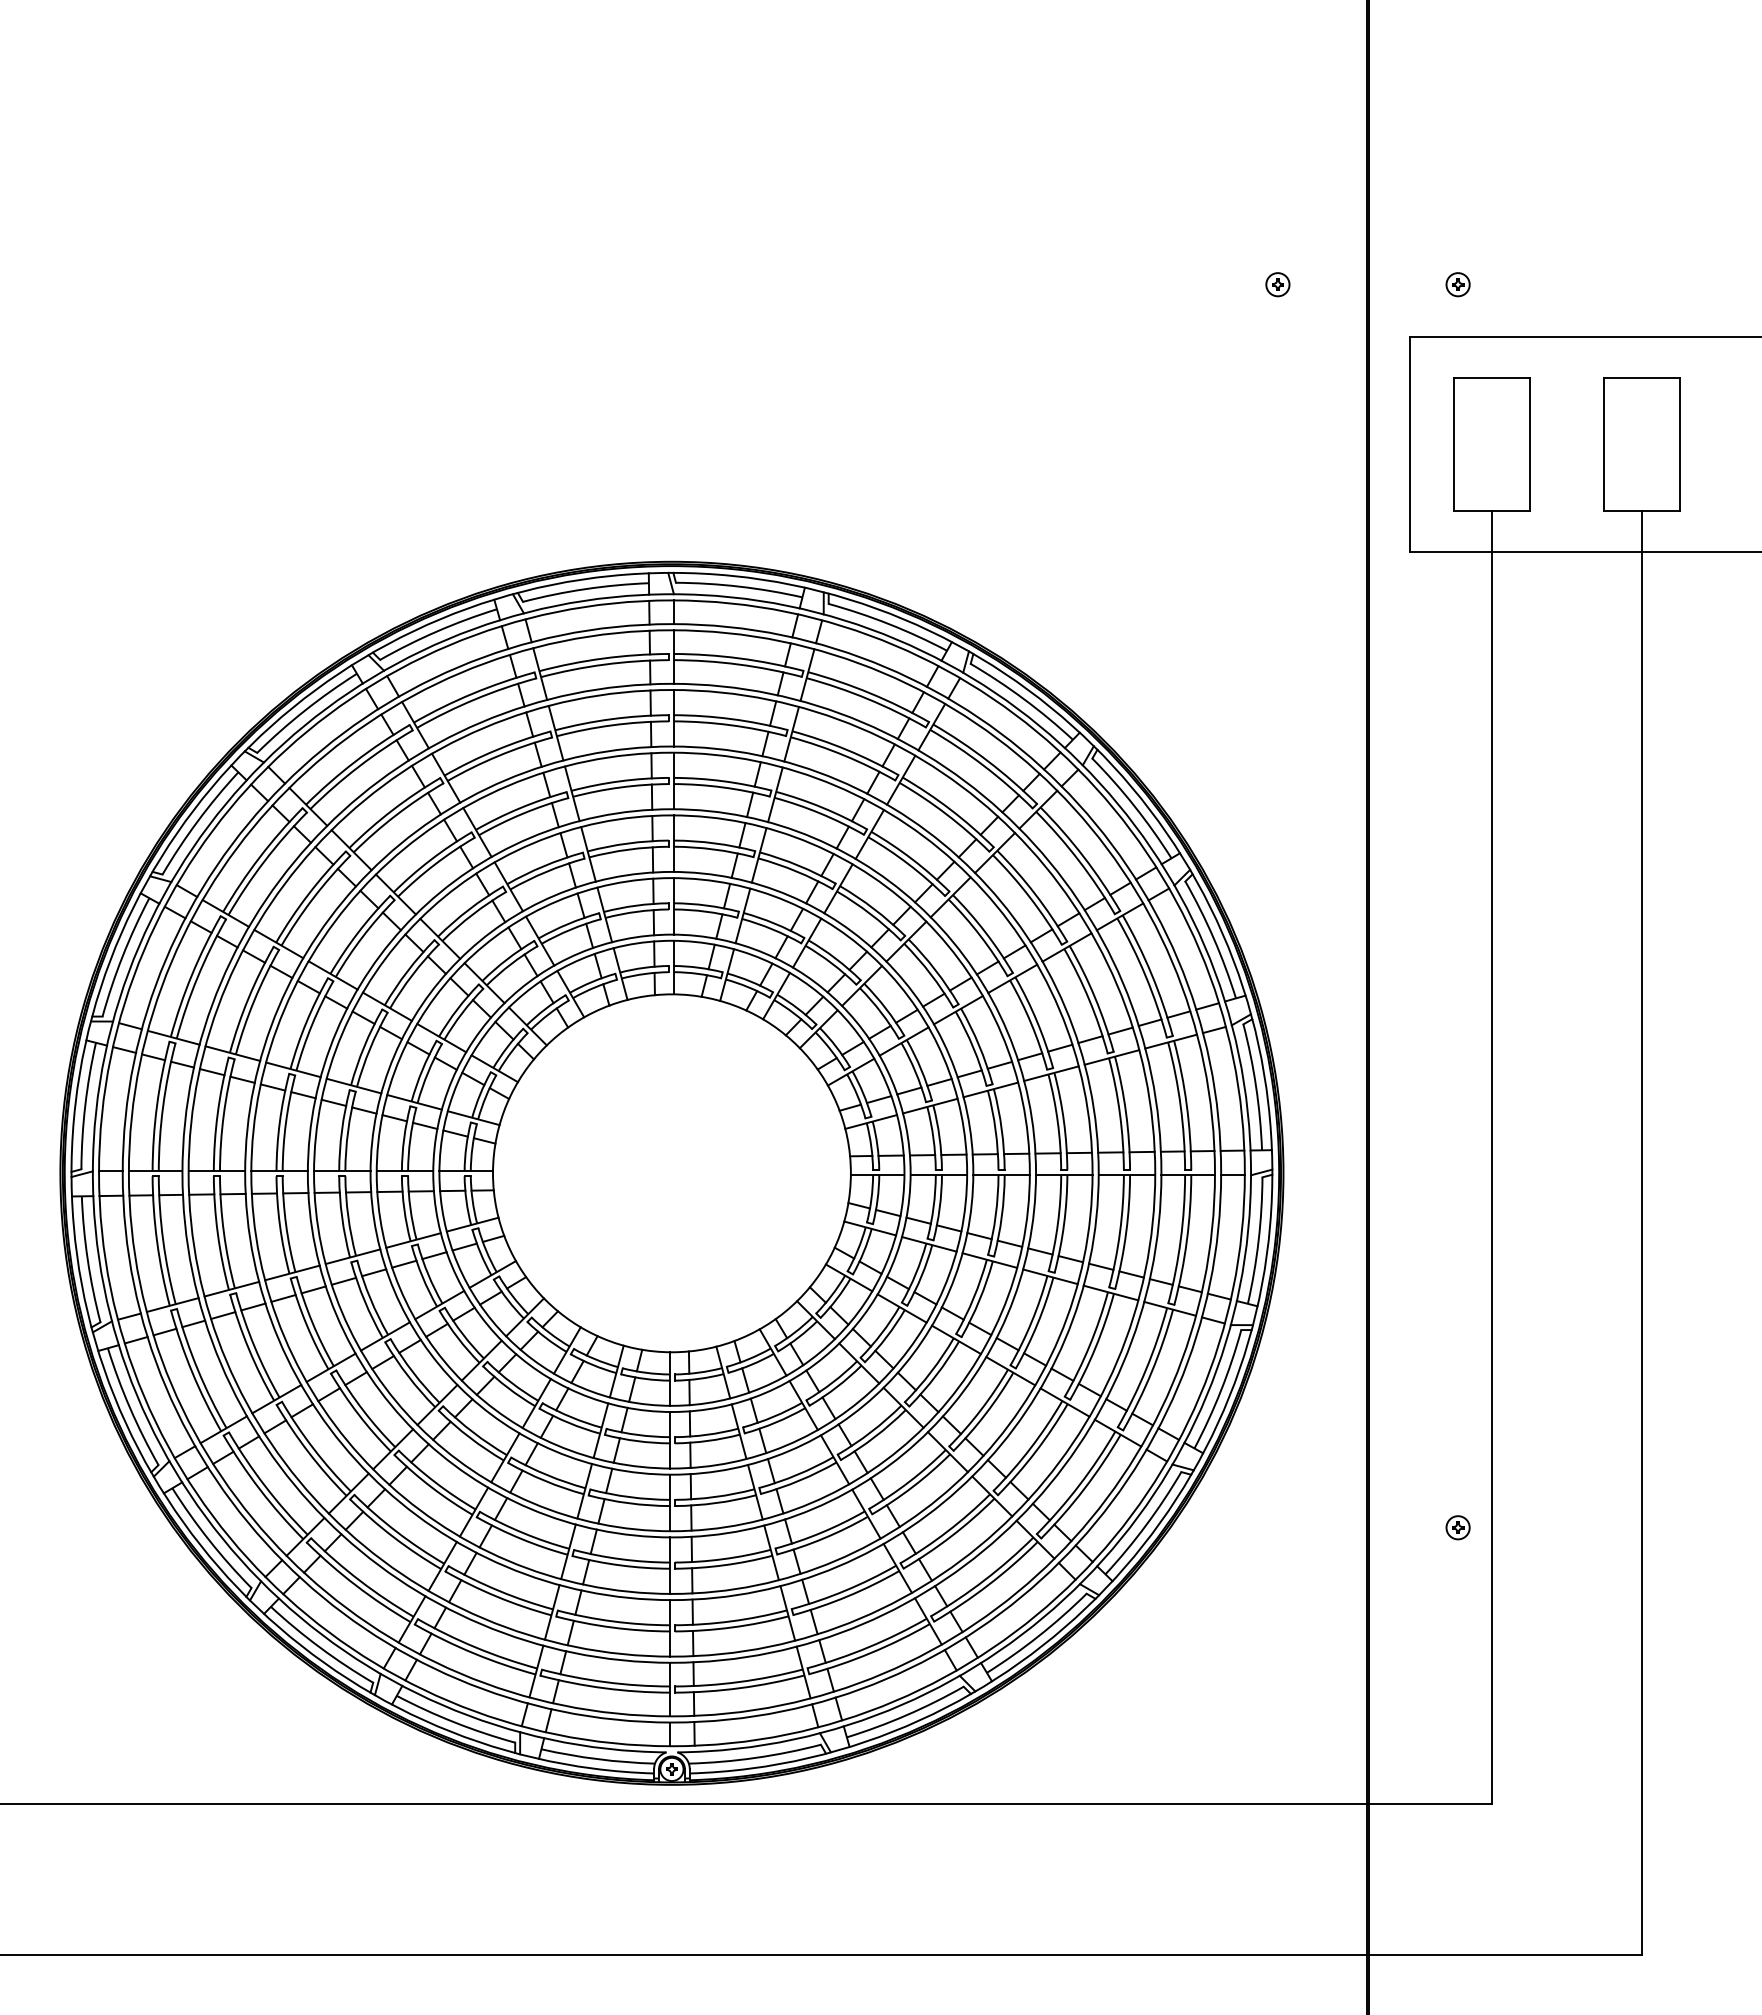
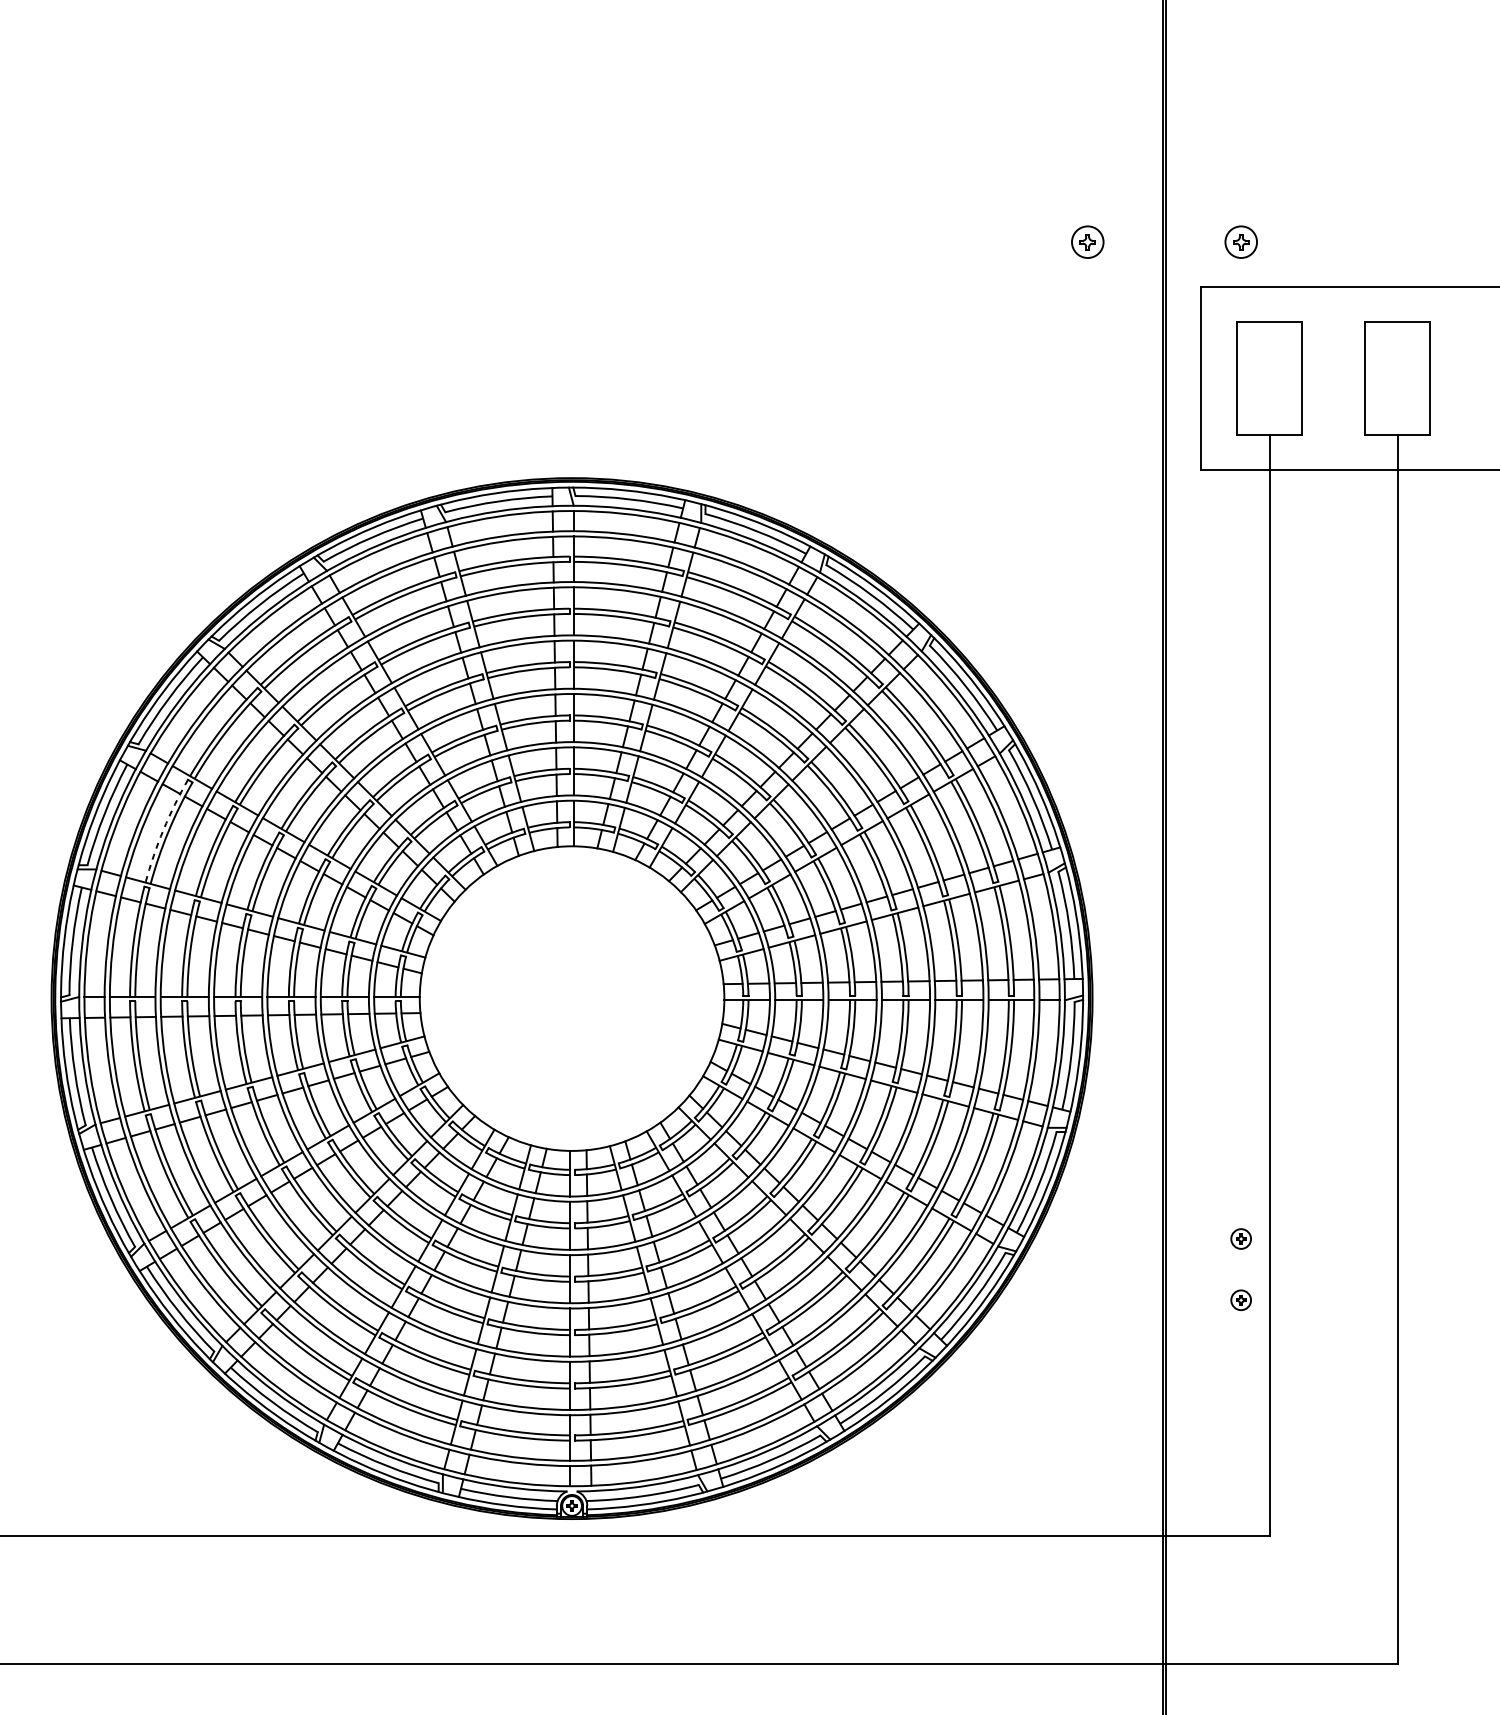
part: (1277, 284) -> (1087, 242), size x1.6
part: (1457, 284) -> (1240, 242), size x1.6
arc: (191, 975) -> (163, 830), solid -> dashed
part: (1457, 1455) -> (1240, 1238), added

